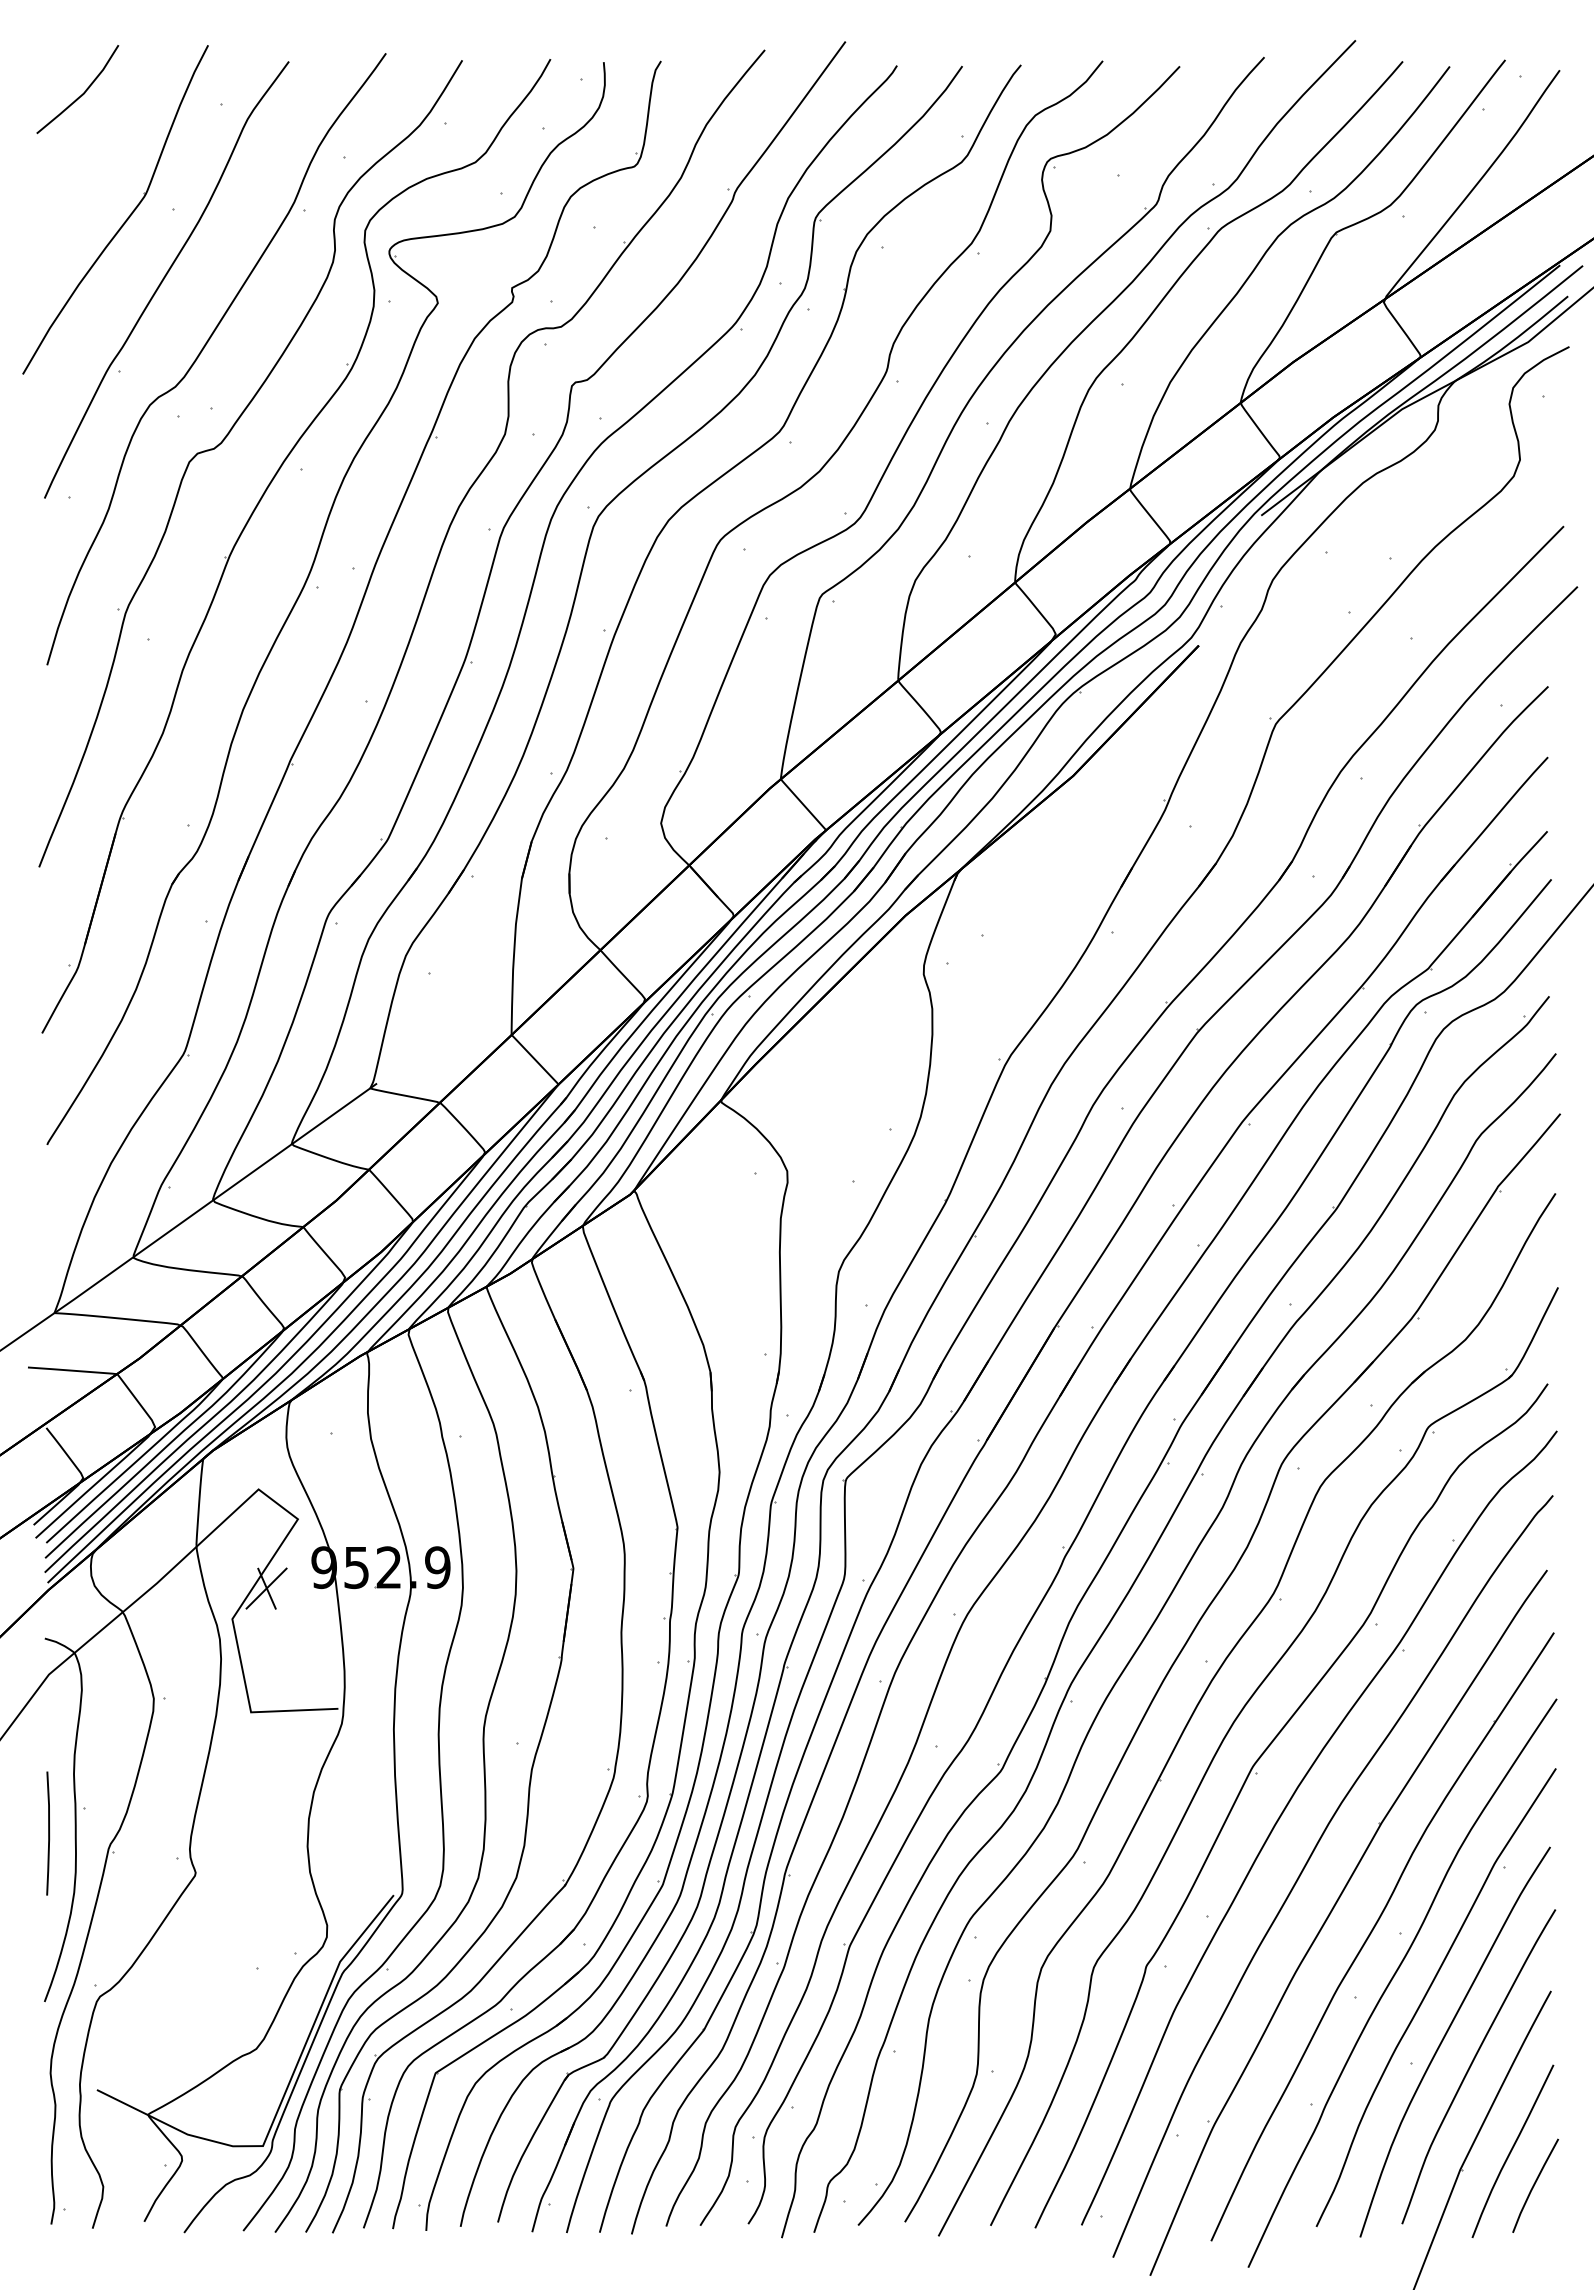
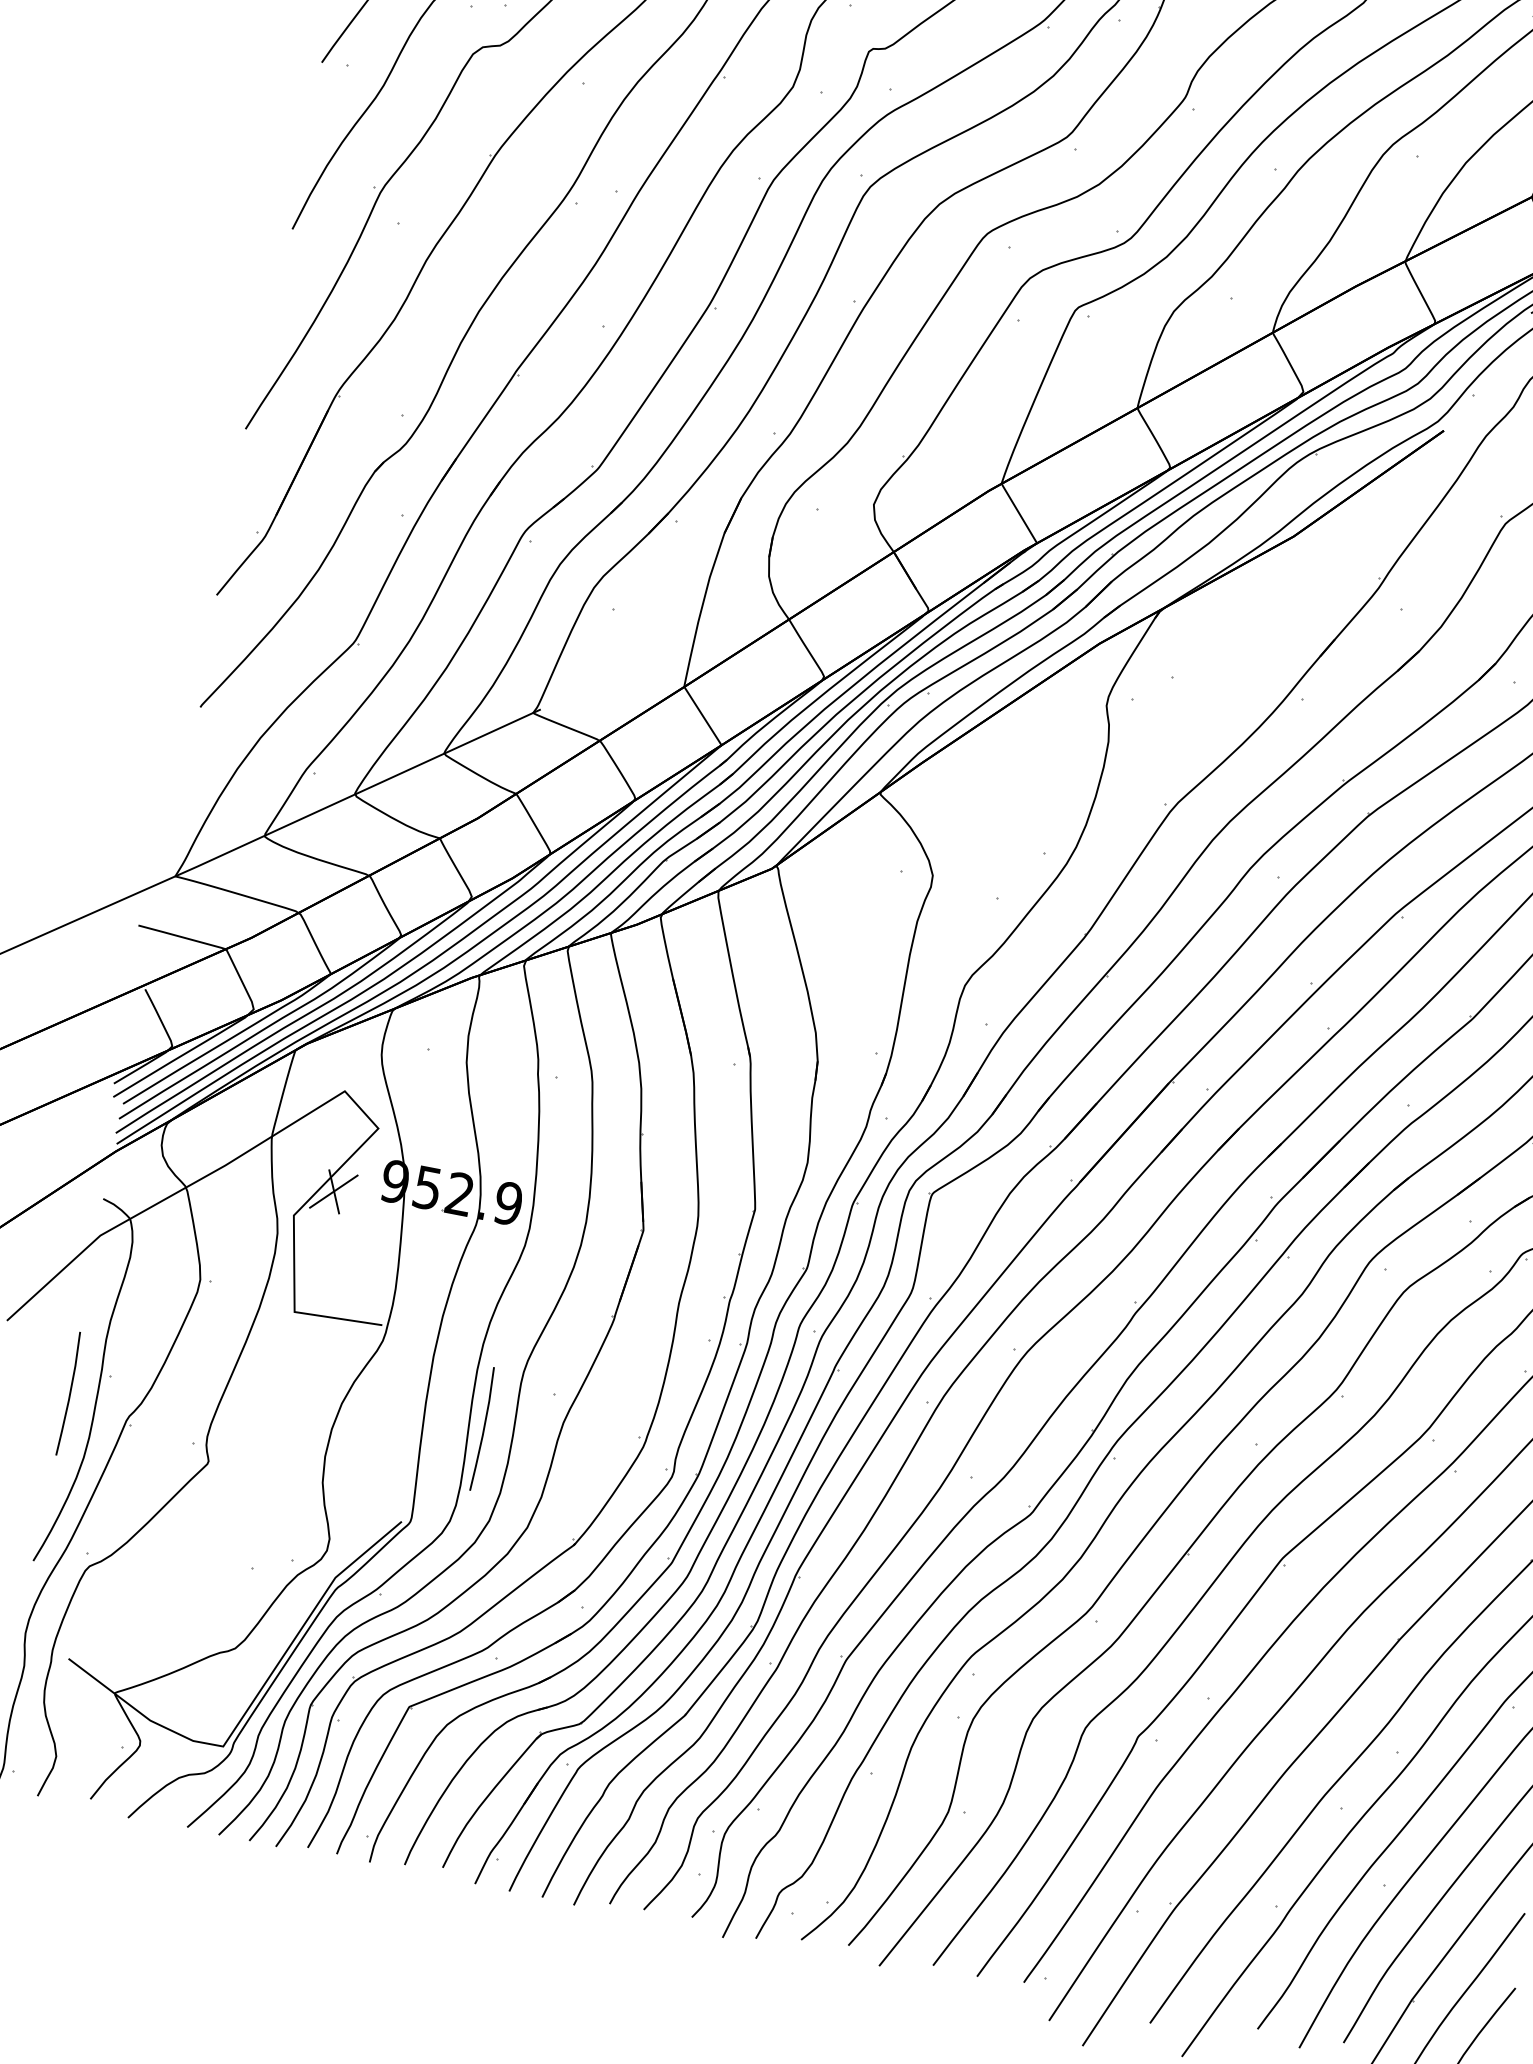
line: (455, 1790) -> (483, 1429), added

